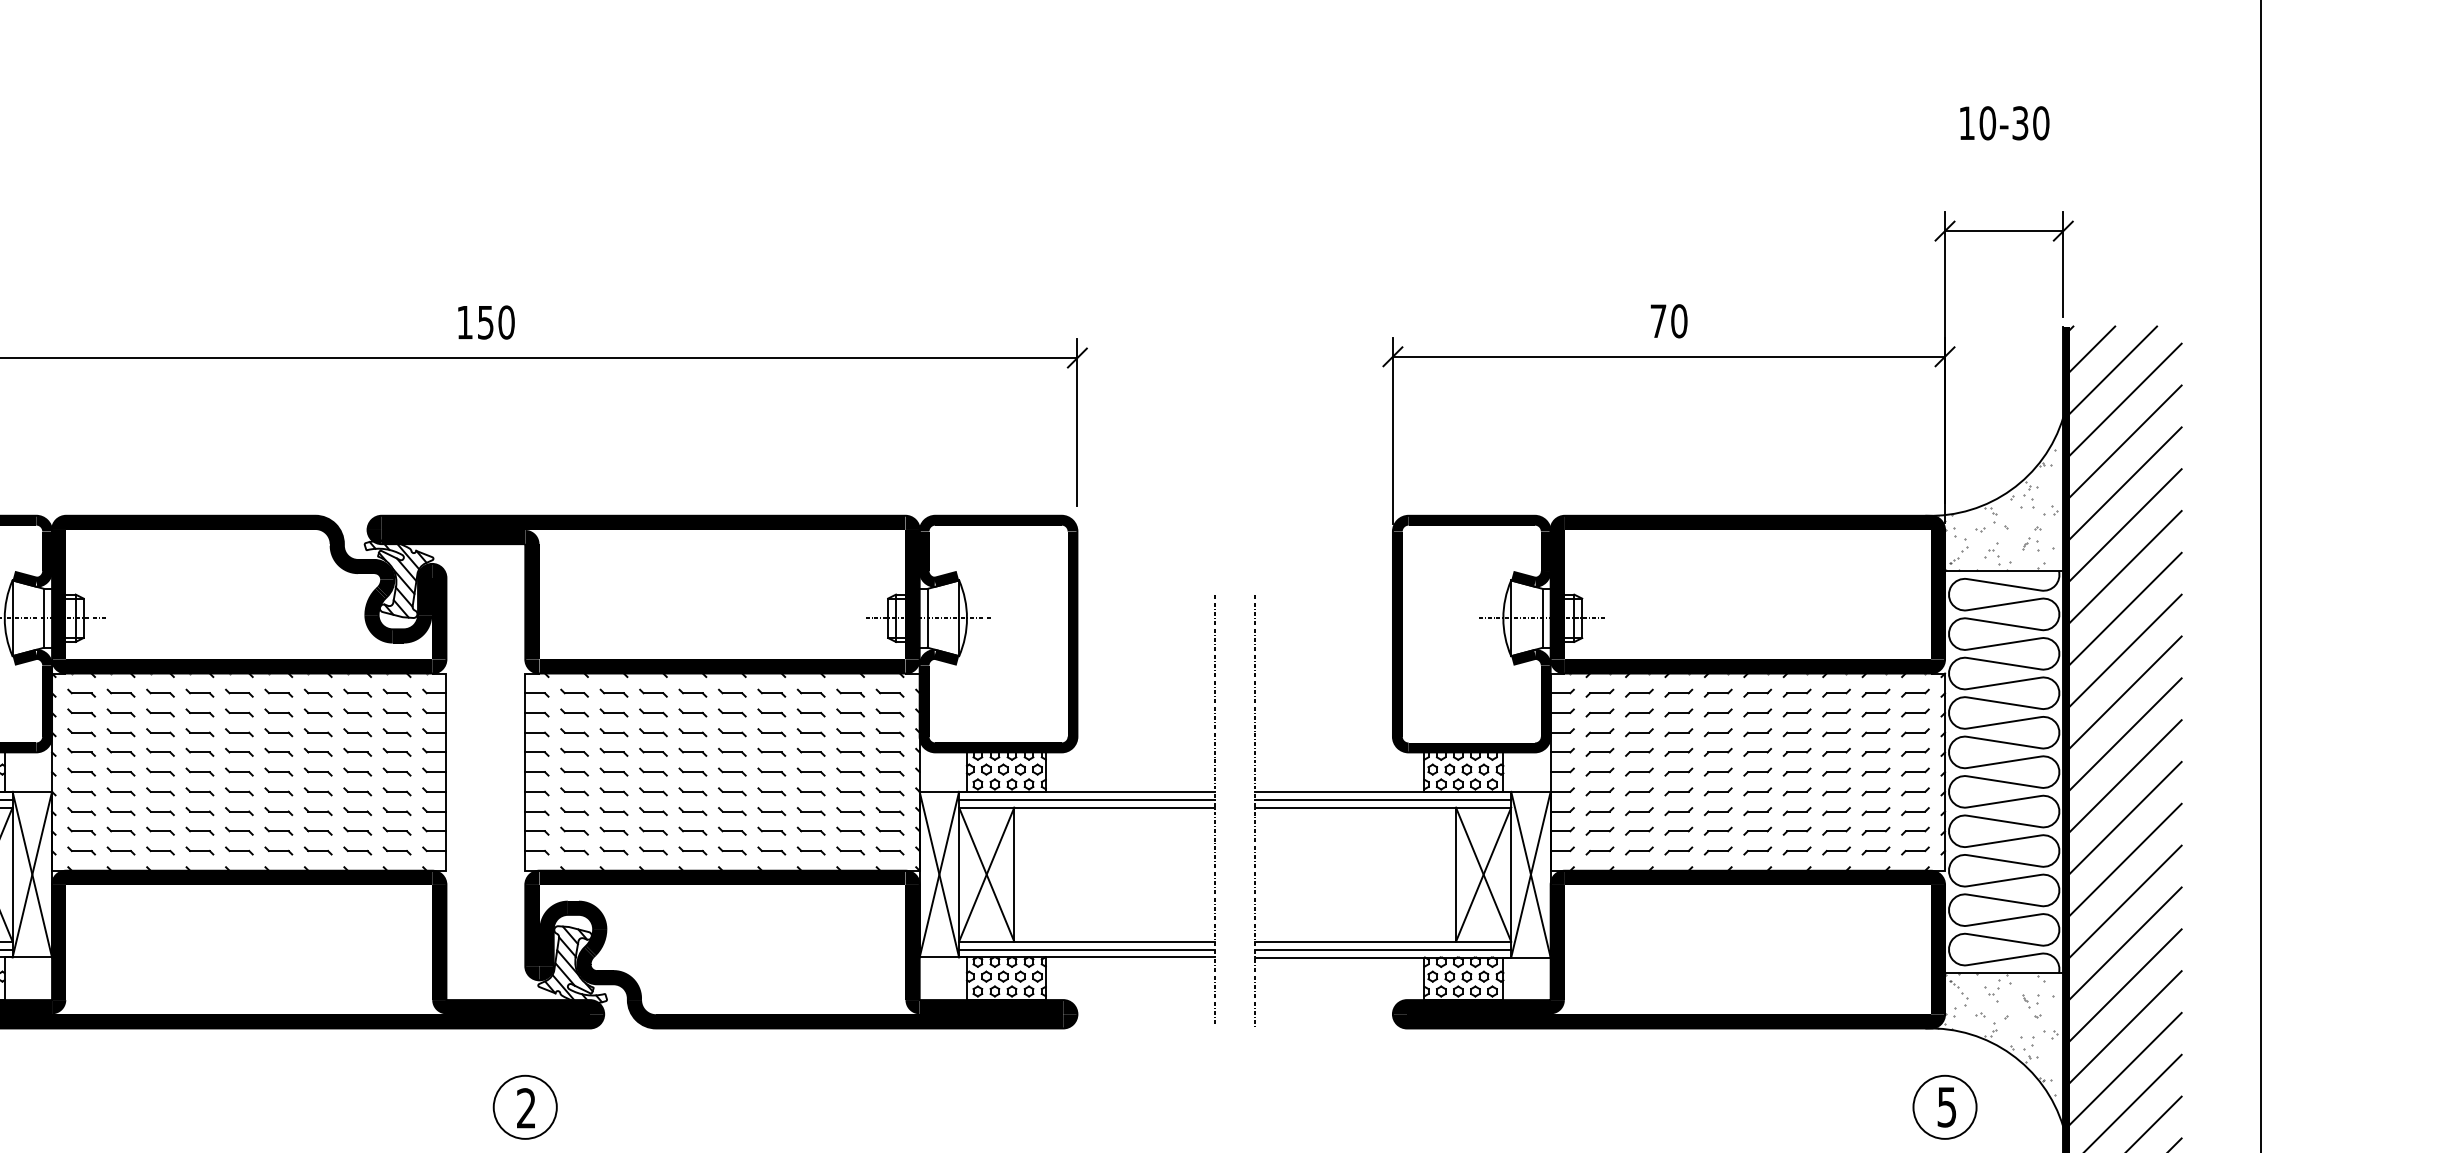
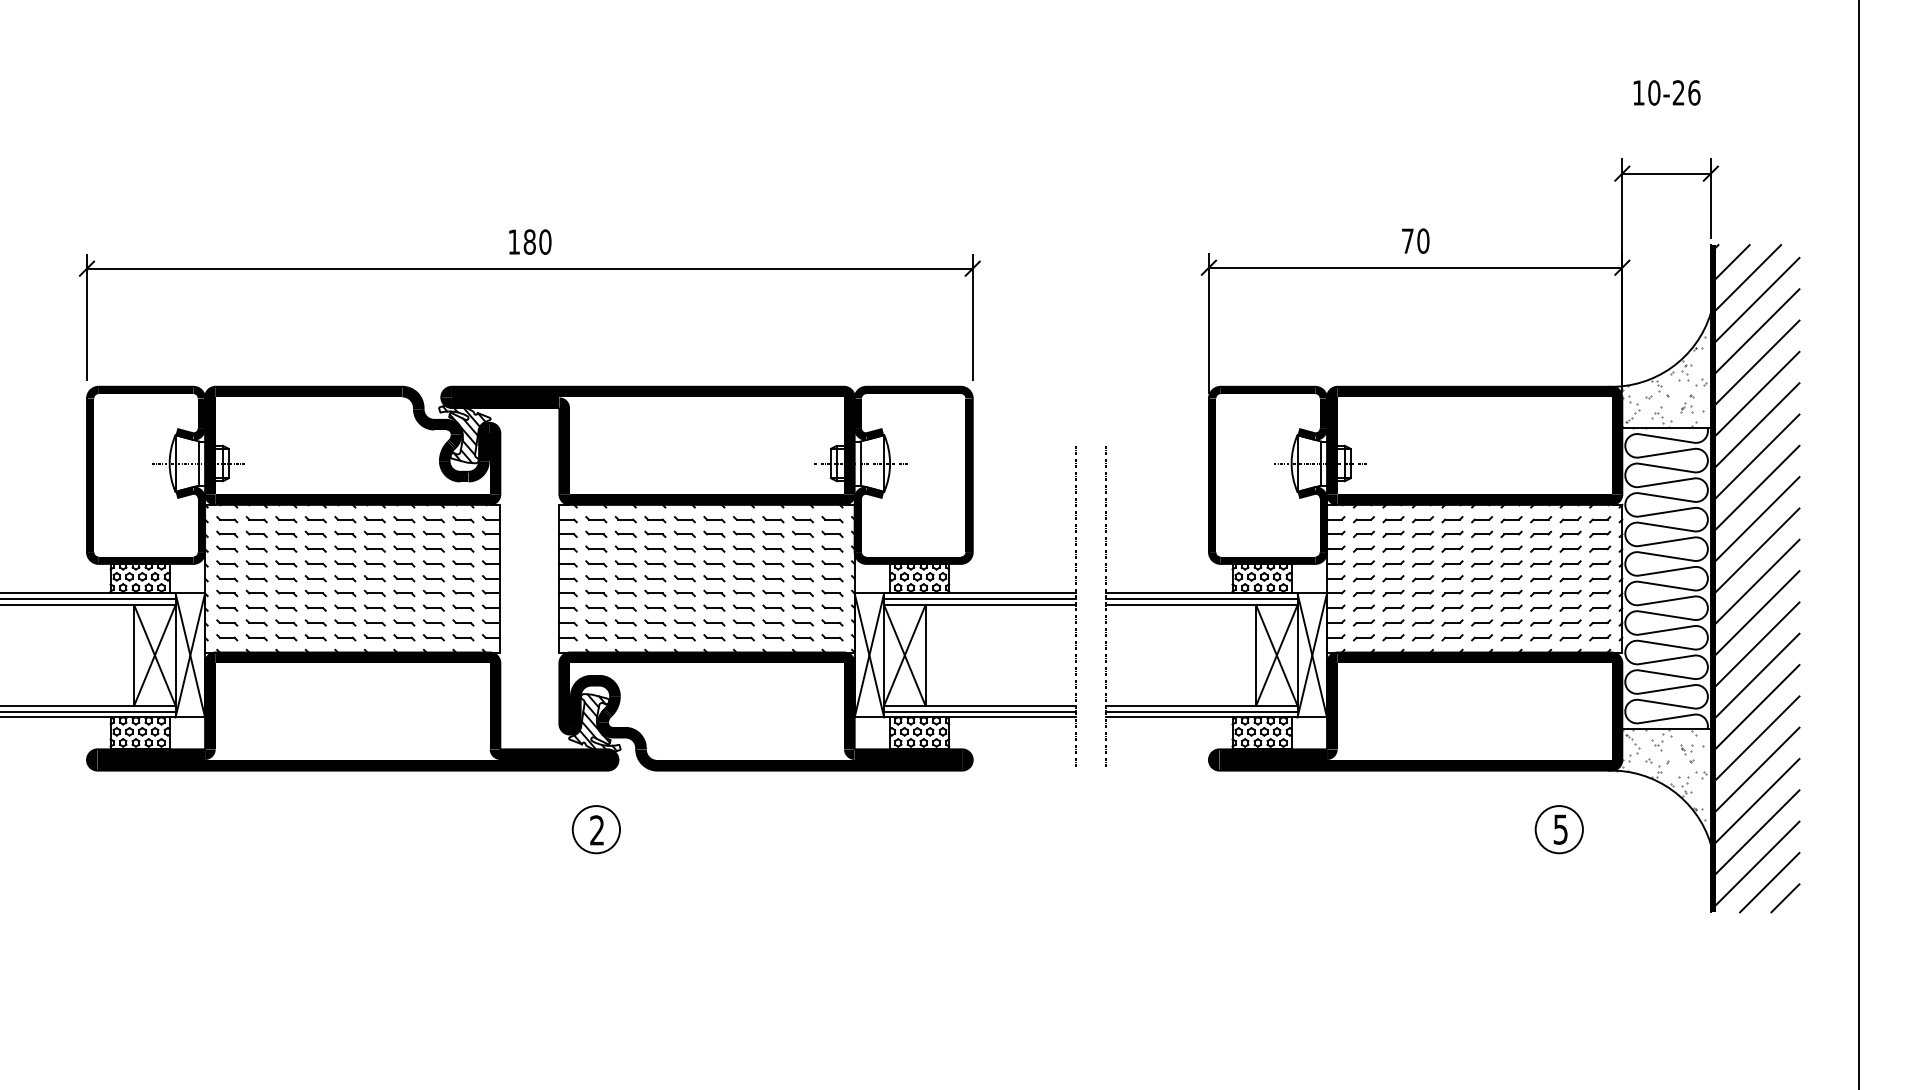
text: (2030, 122) -> (1686, 92), 10-30 -> 10-26
text: (485, 321) -> (529, 241), 150 -> 180
part: (524, 1107) -> (595, 829), moved
part: (1943, 1107) -> (1558, 829), moved

